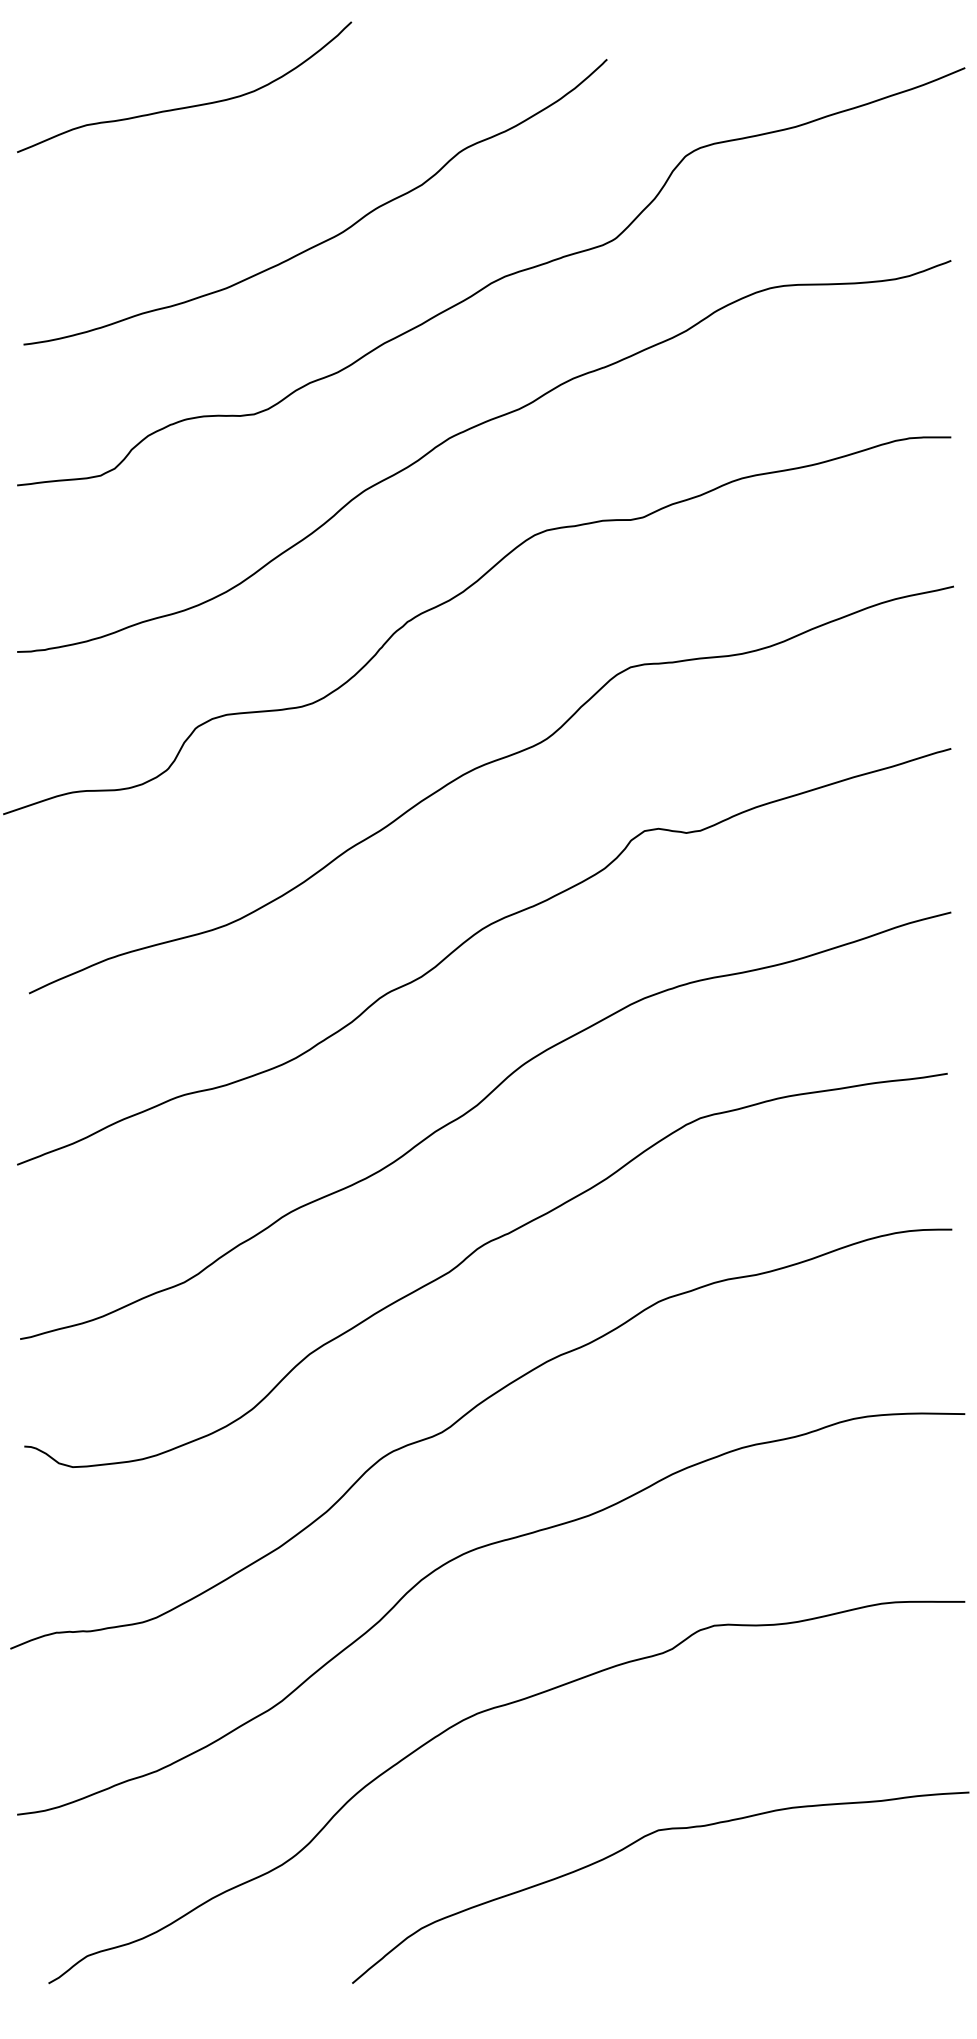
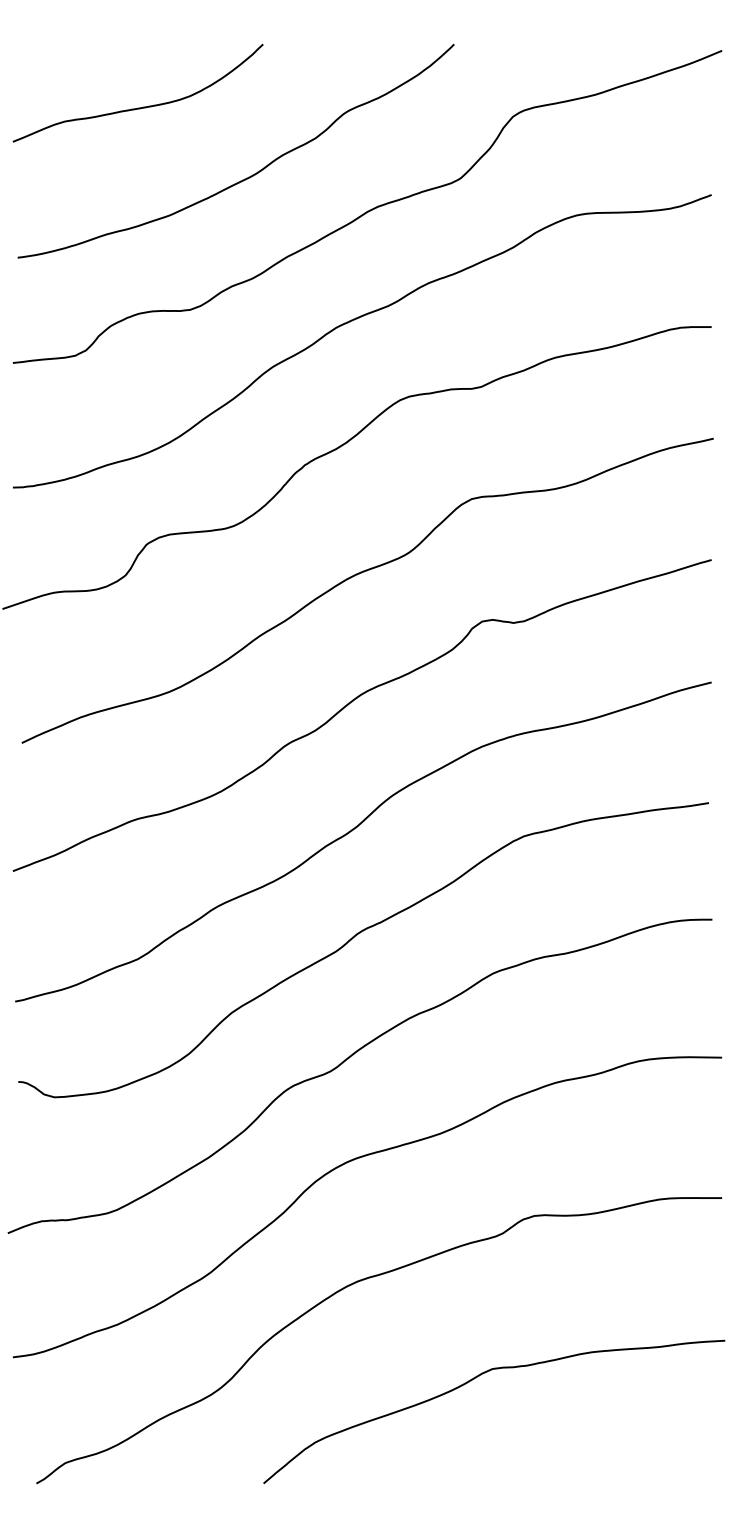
curve: (183, 106) -> (137, 107), moved

